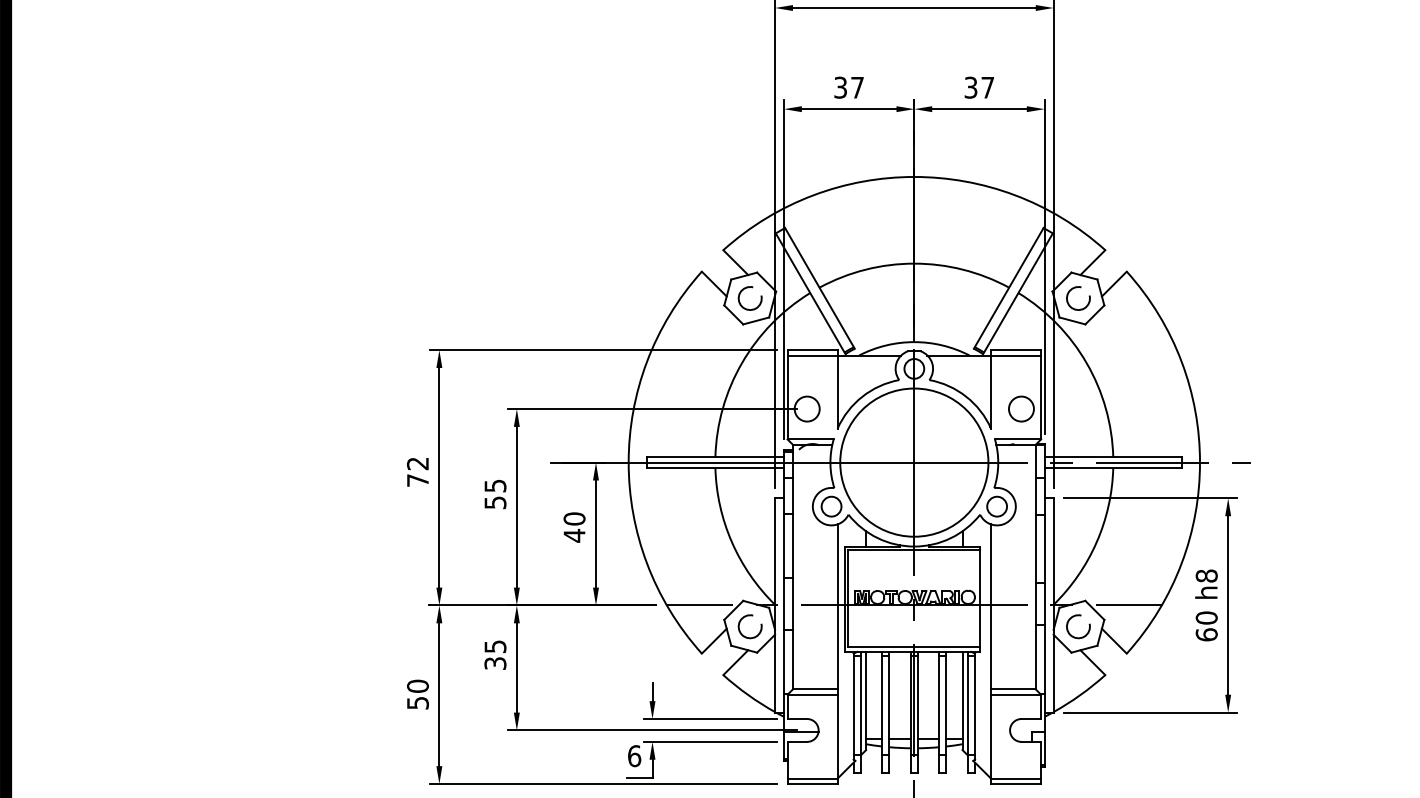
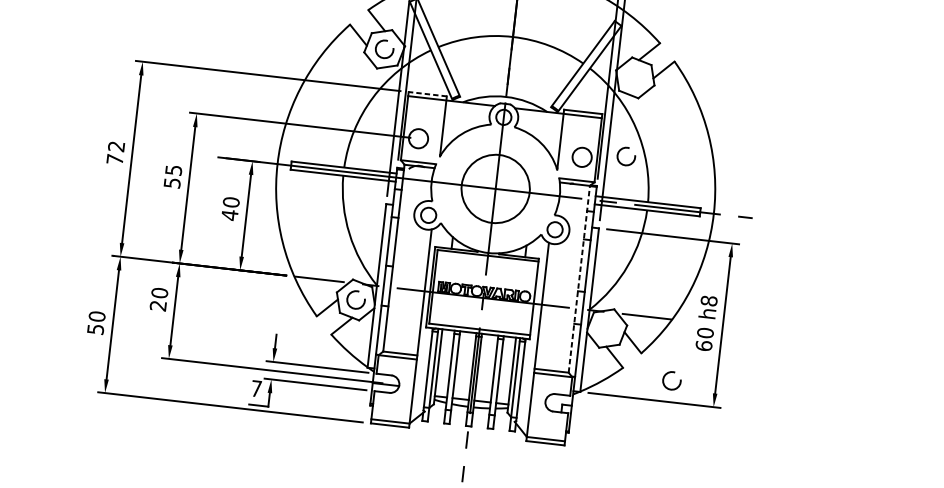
arc: (1076, 288) -> (625, 148), moved
line: (812, 350) -> (427, 94), solid -> dashed
circle: (914, 462) -> (495, 188), size x0.6
line: (1035, 566) -> (579, 278), solid -> dashed
arc: (1078, 616) -> (672, 373), moved
text: (495, 654) -> (159, 299), 35 -> 20
text: (634, 756) -> (256, 389), 6 -> 7

